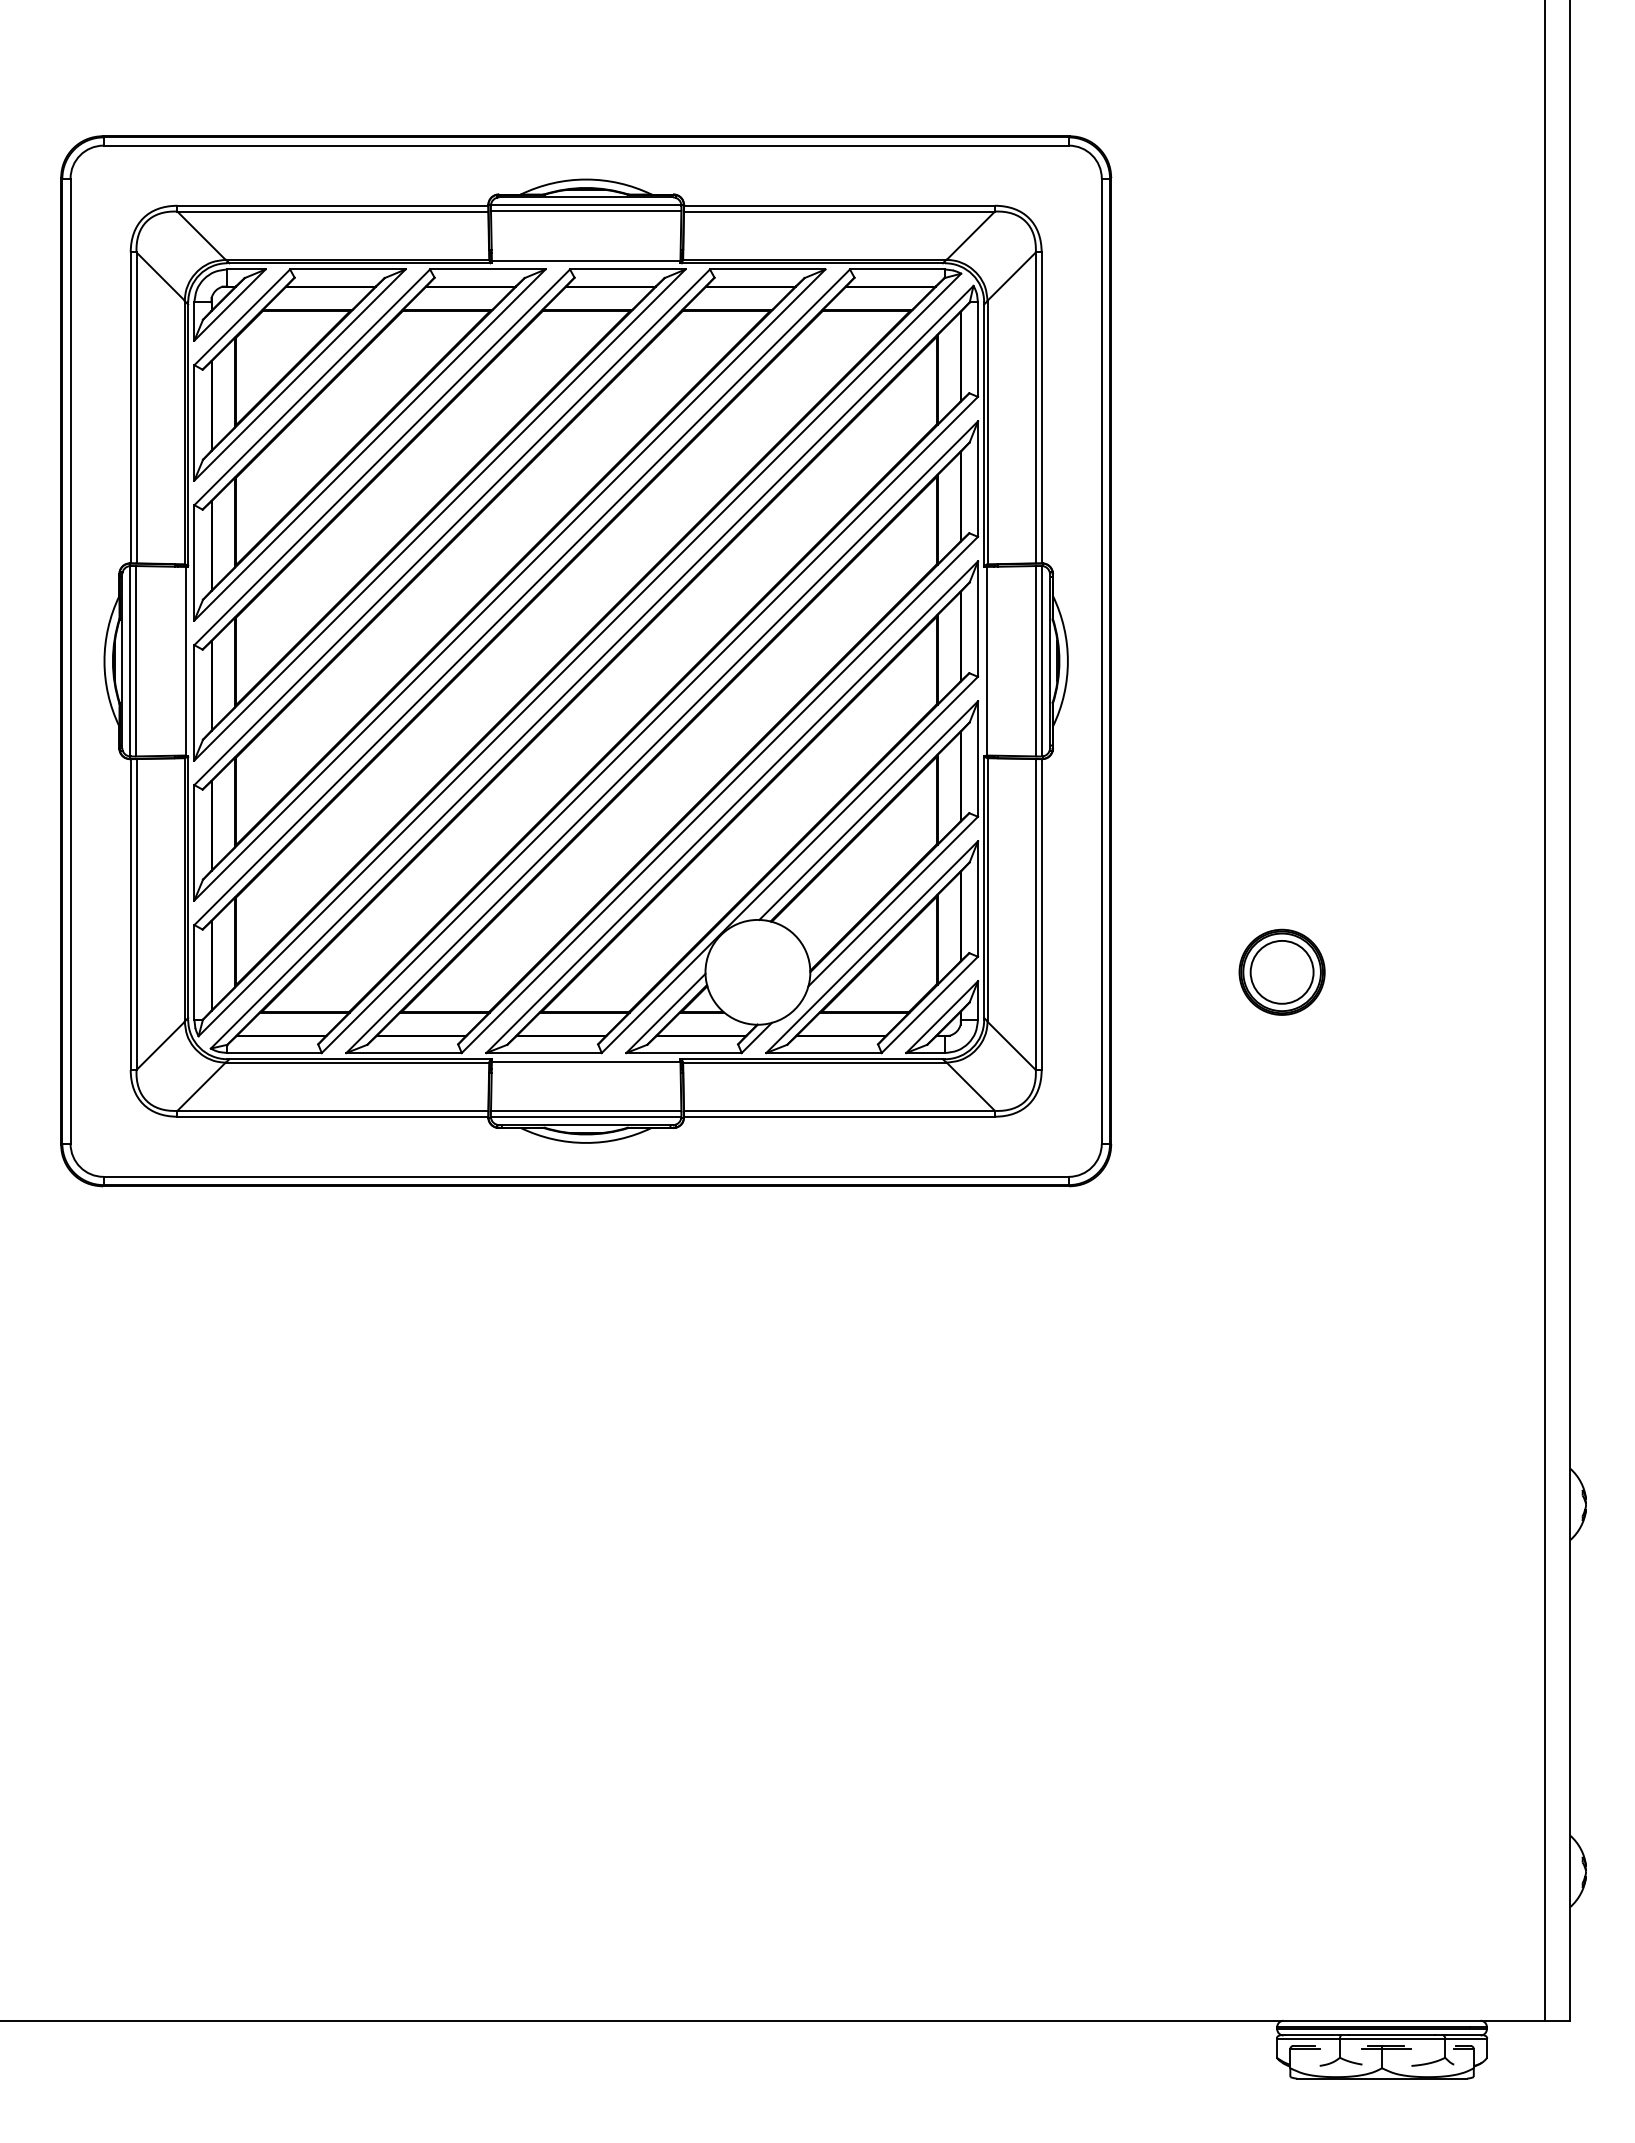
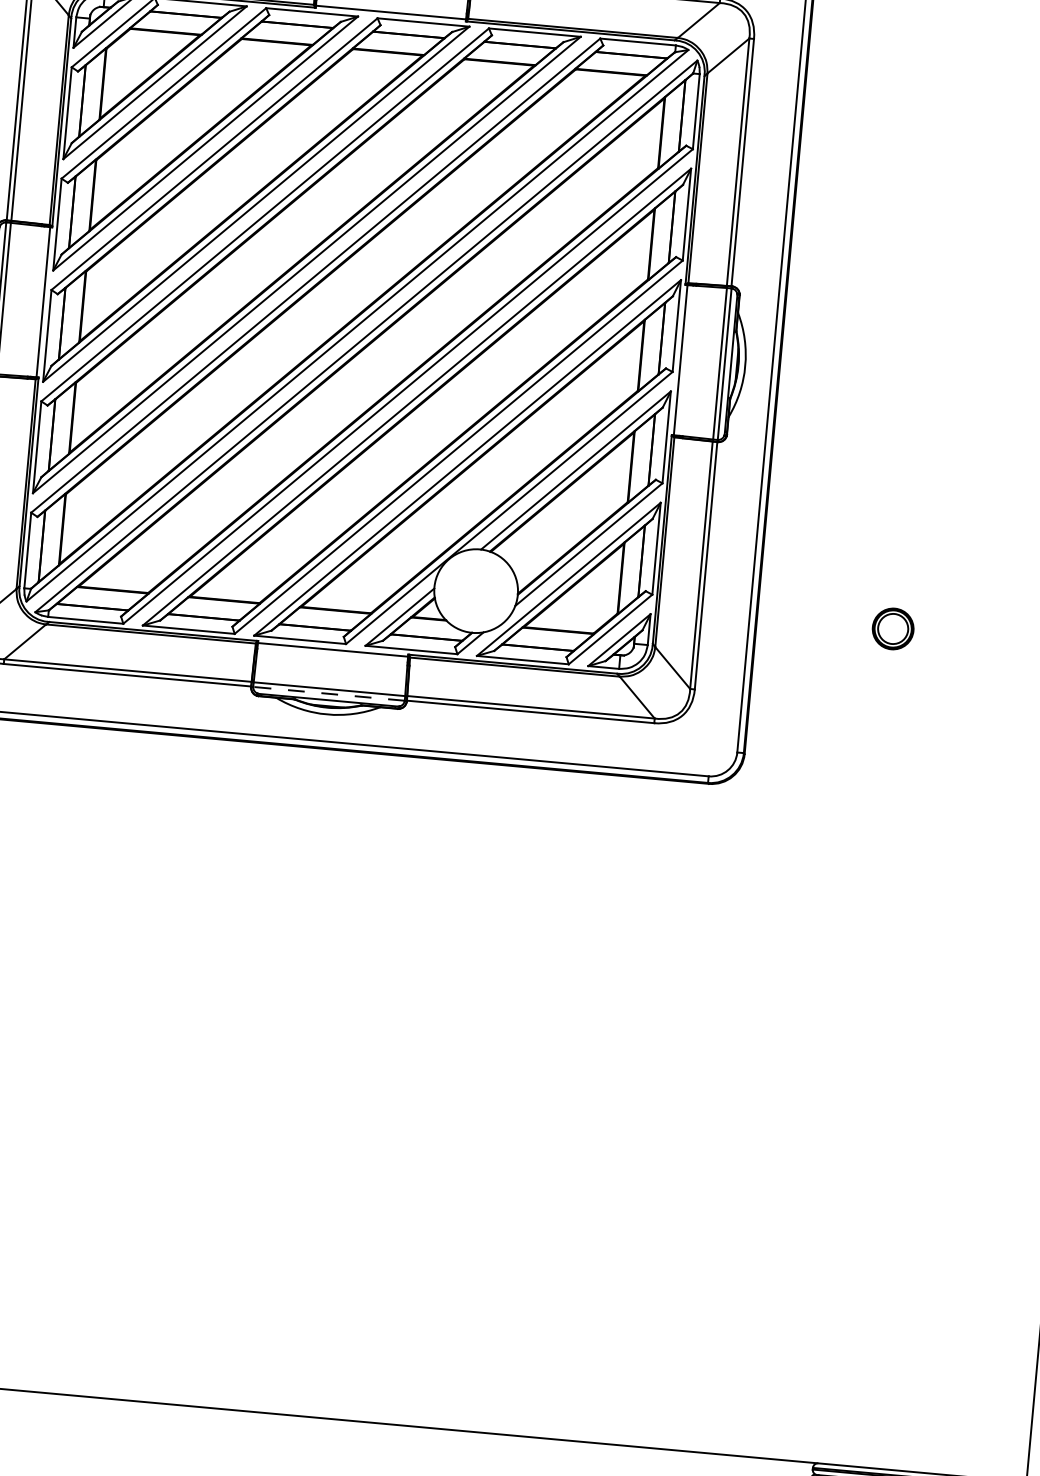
part: (1281, 971) -> (892, 628), size x0.6
line: (585, 1117) -> (328, 694), solid -> dashed

